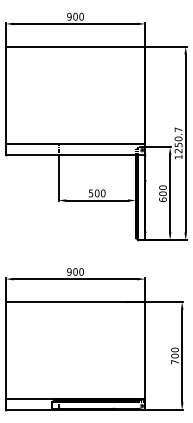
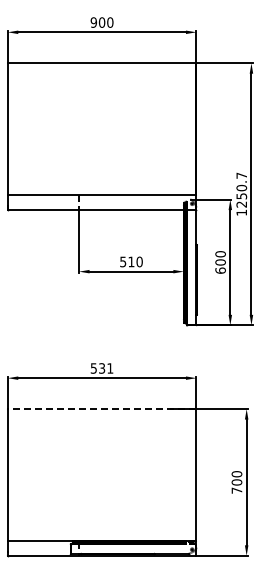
text: (97, 193) -> (131, 261), 500 -> 510
text: (75, 271) -> (101, 368), 900 -> 531
line: (75, 302) -> (101, 409), solid -> dashed

